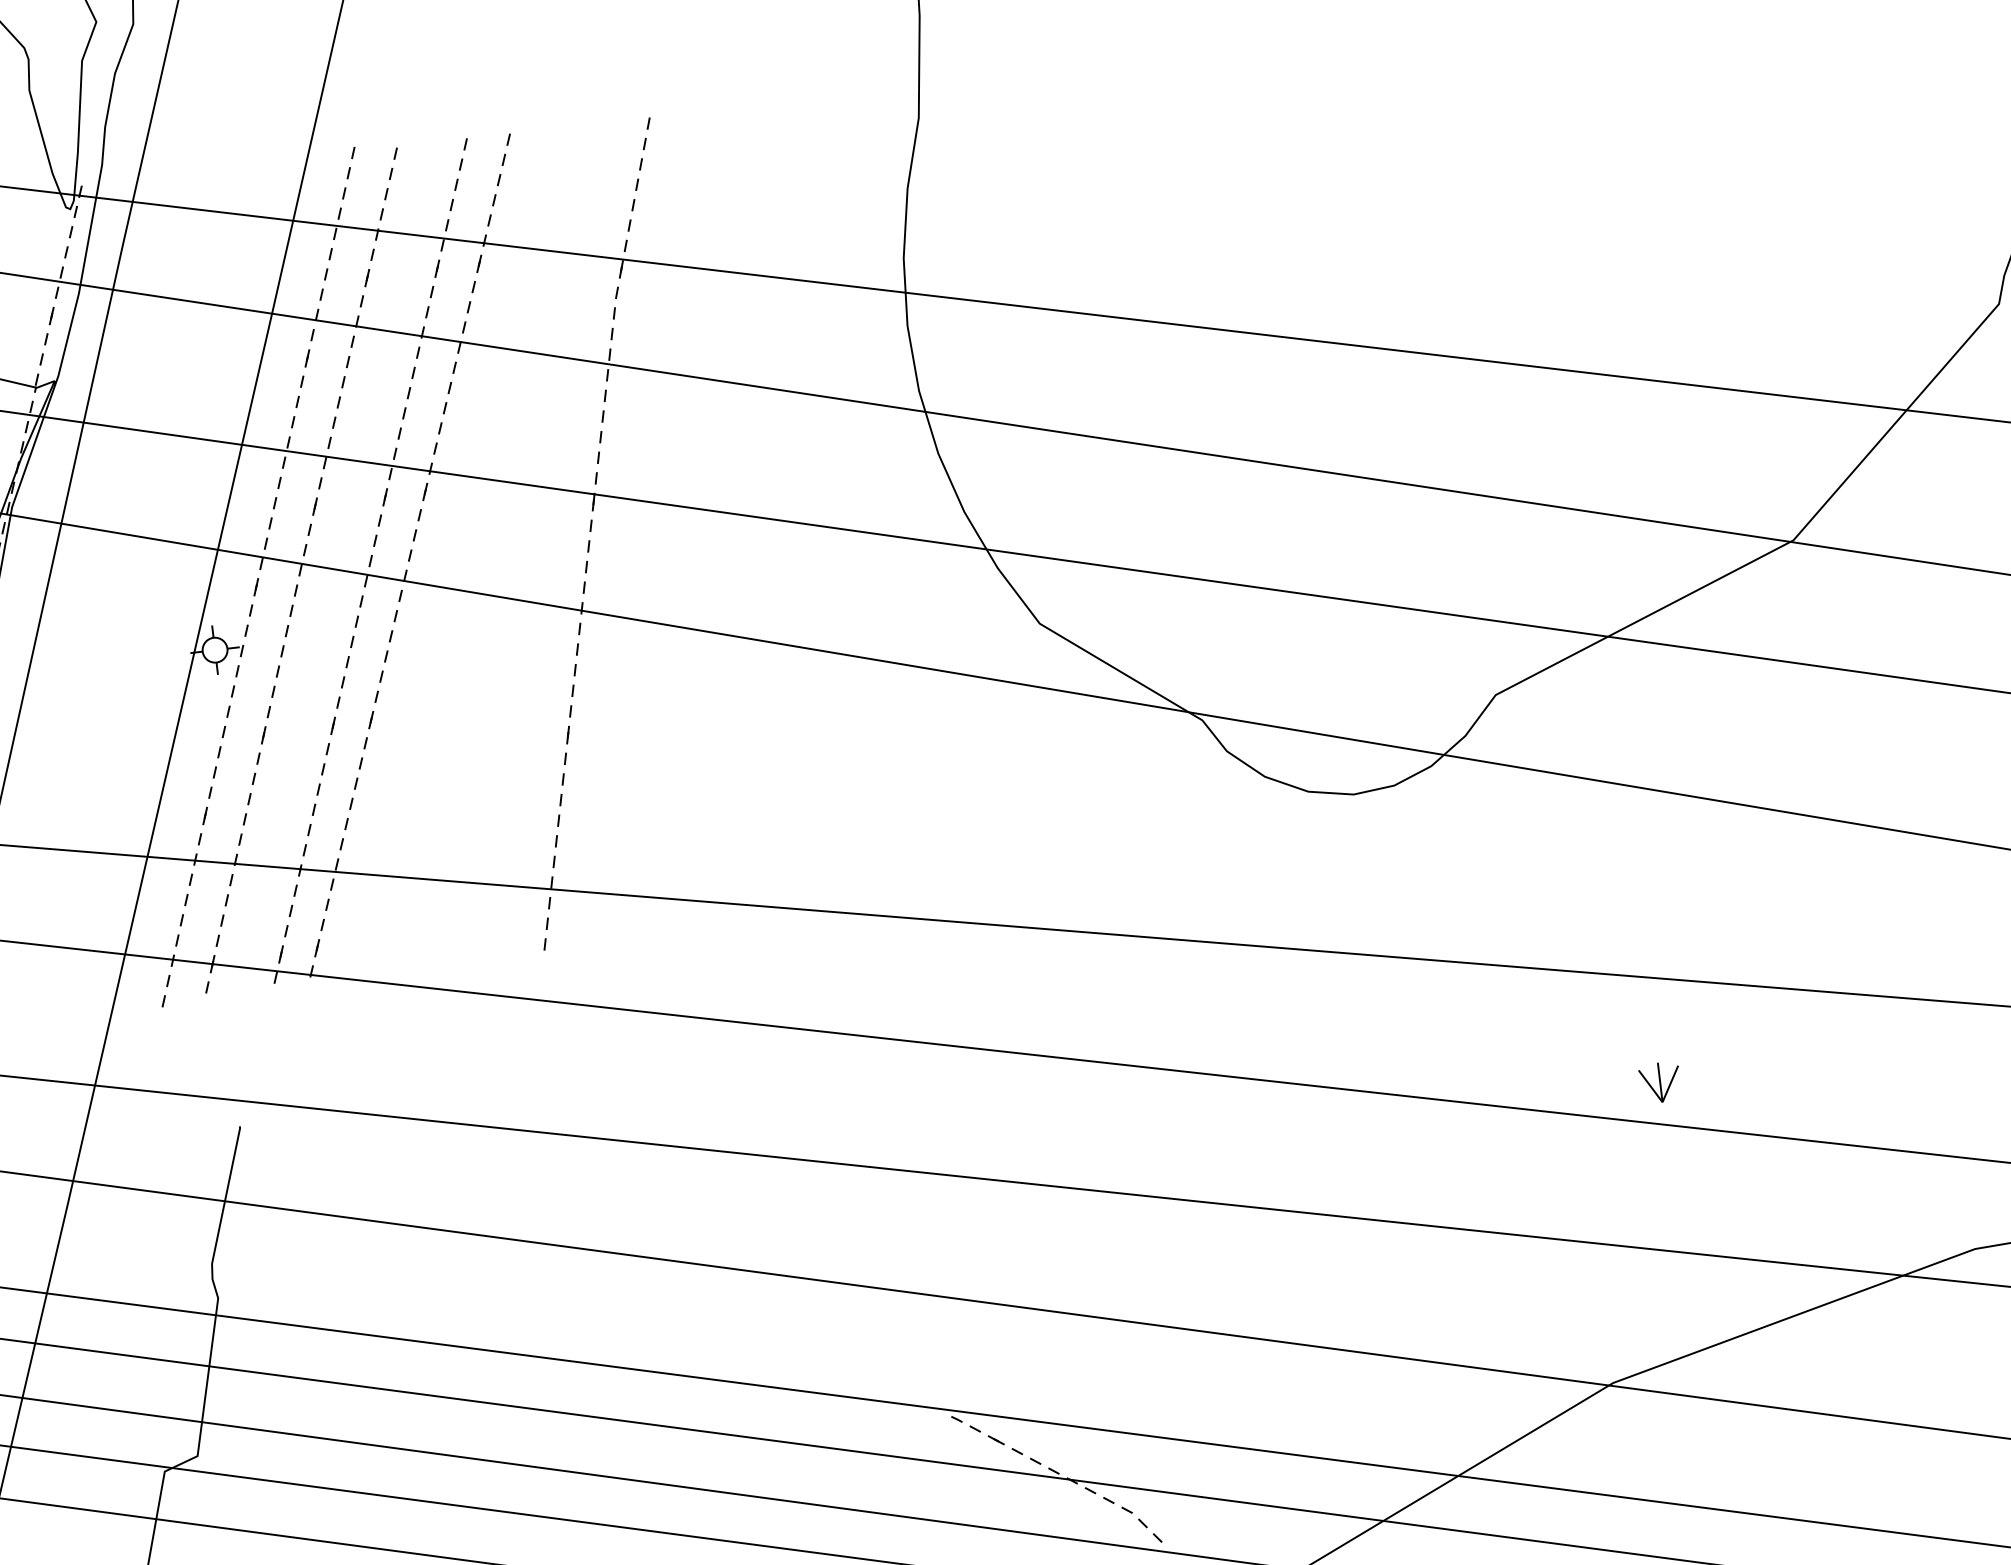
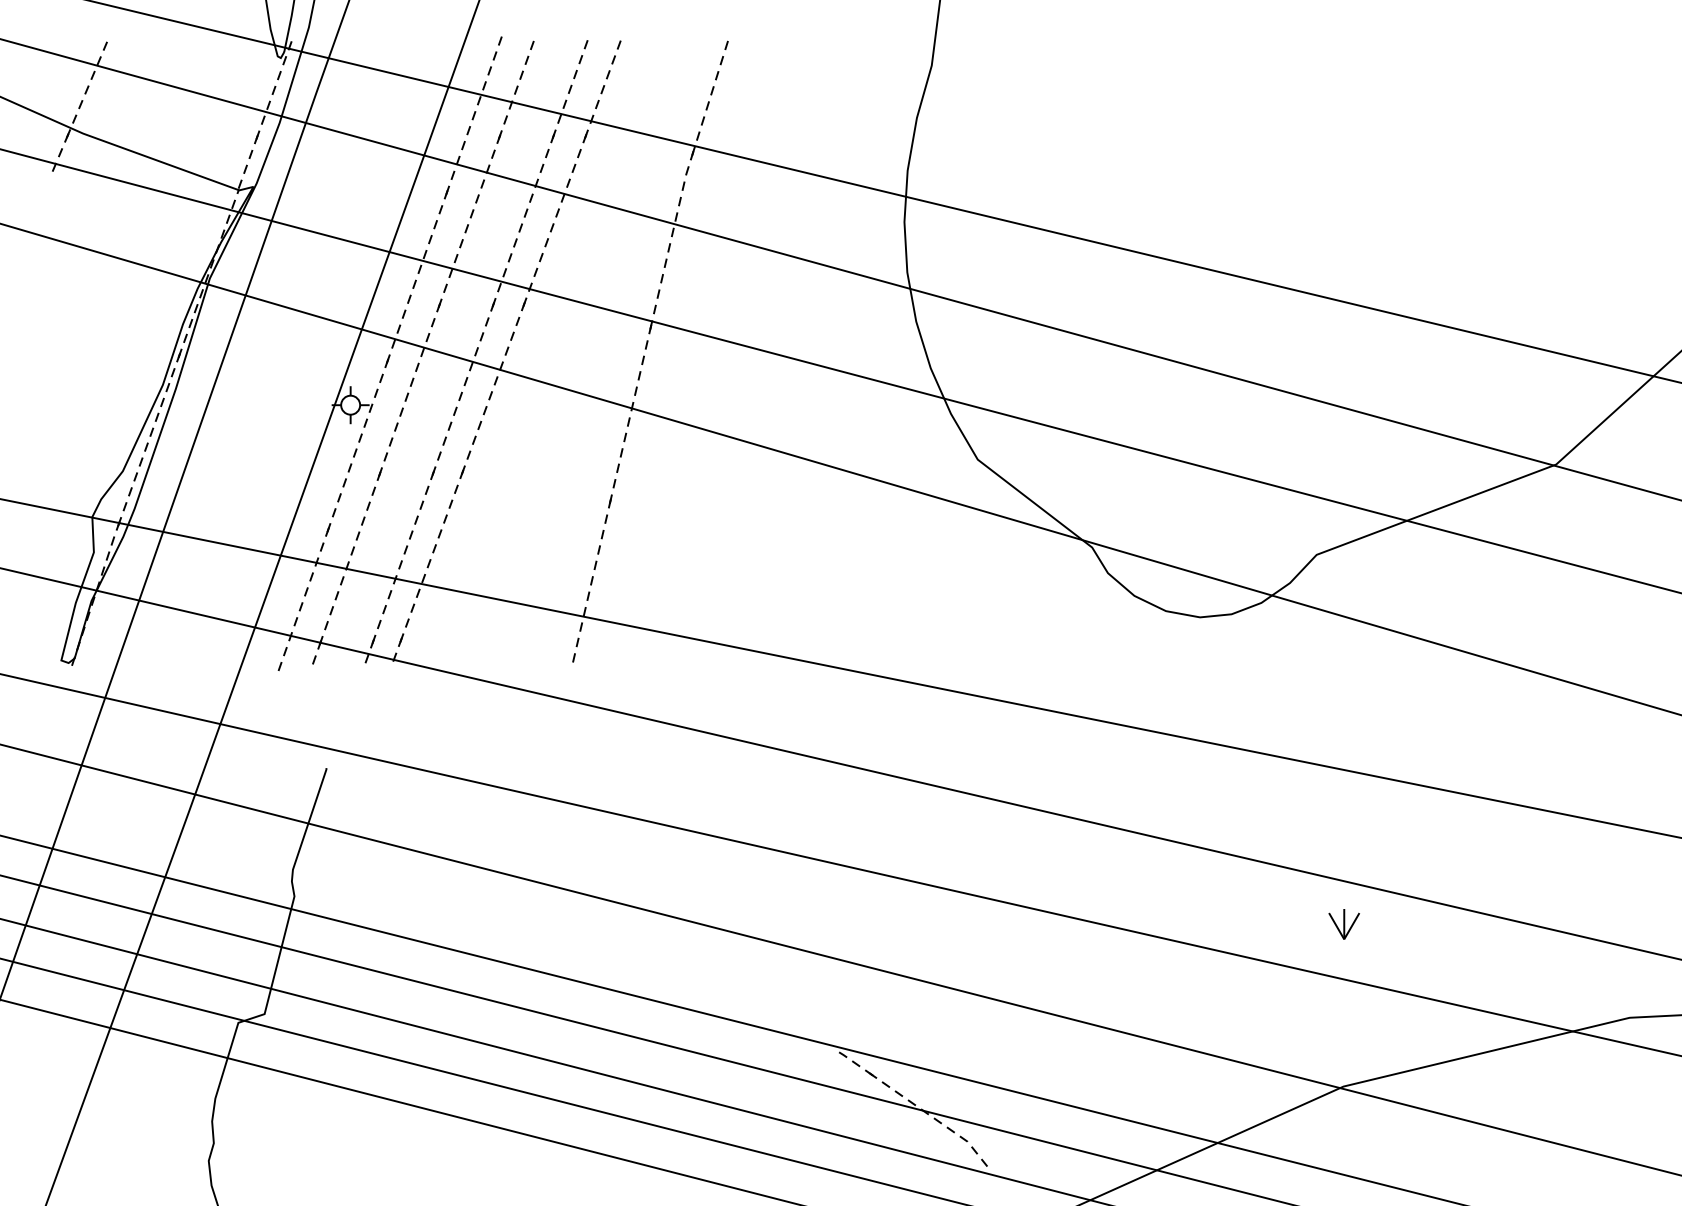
part: (1659, 1083) -> (1343, 924), moved

